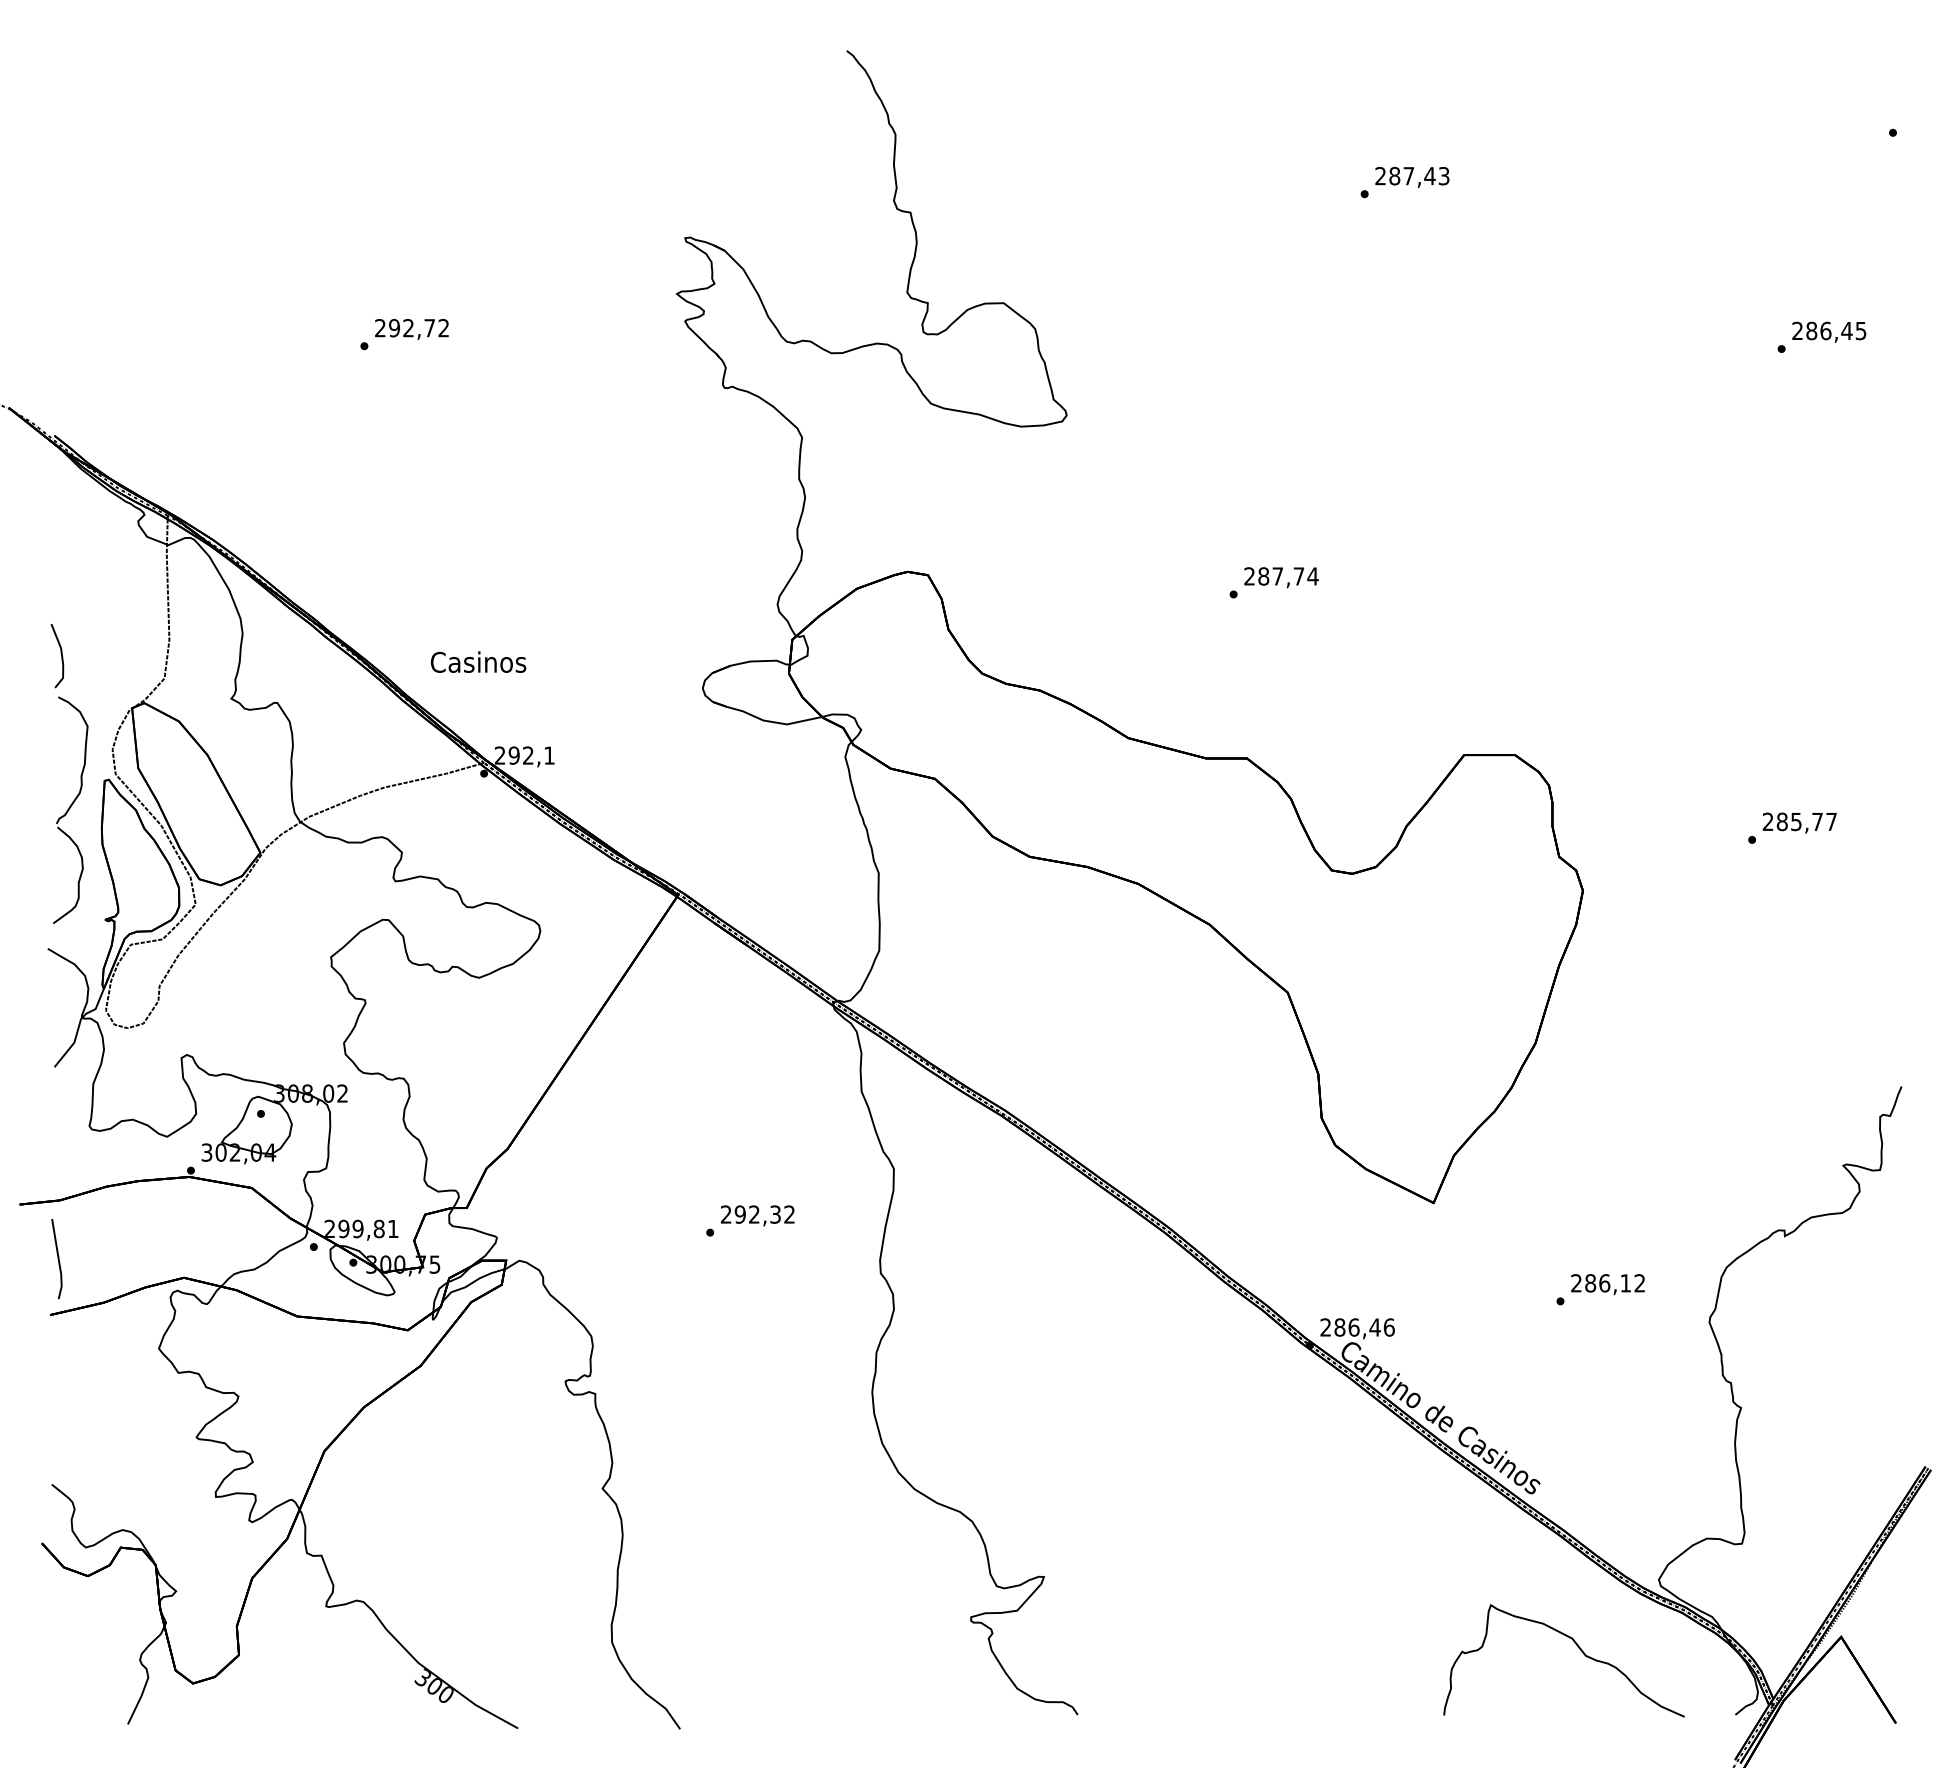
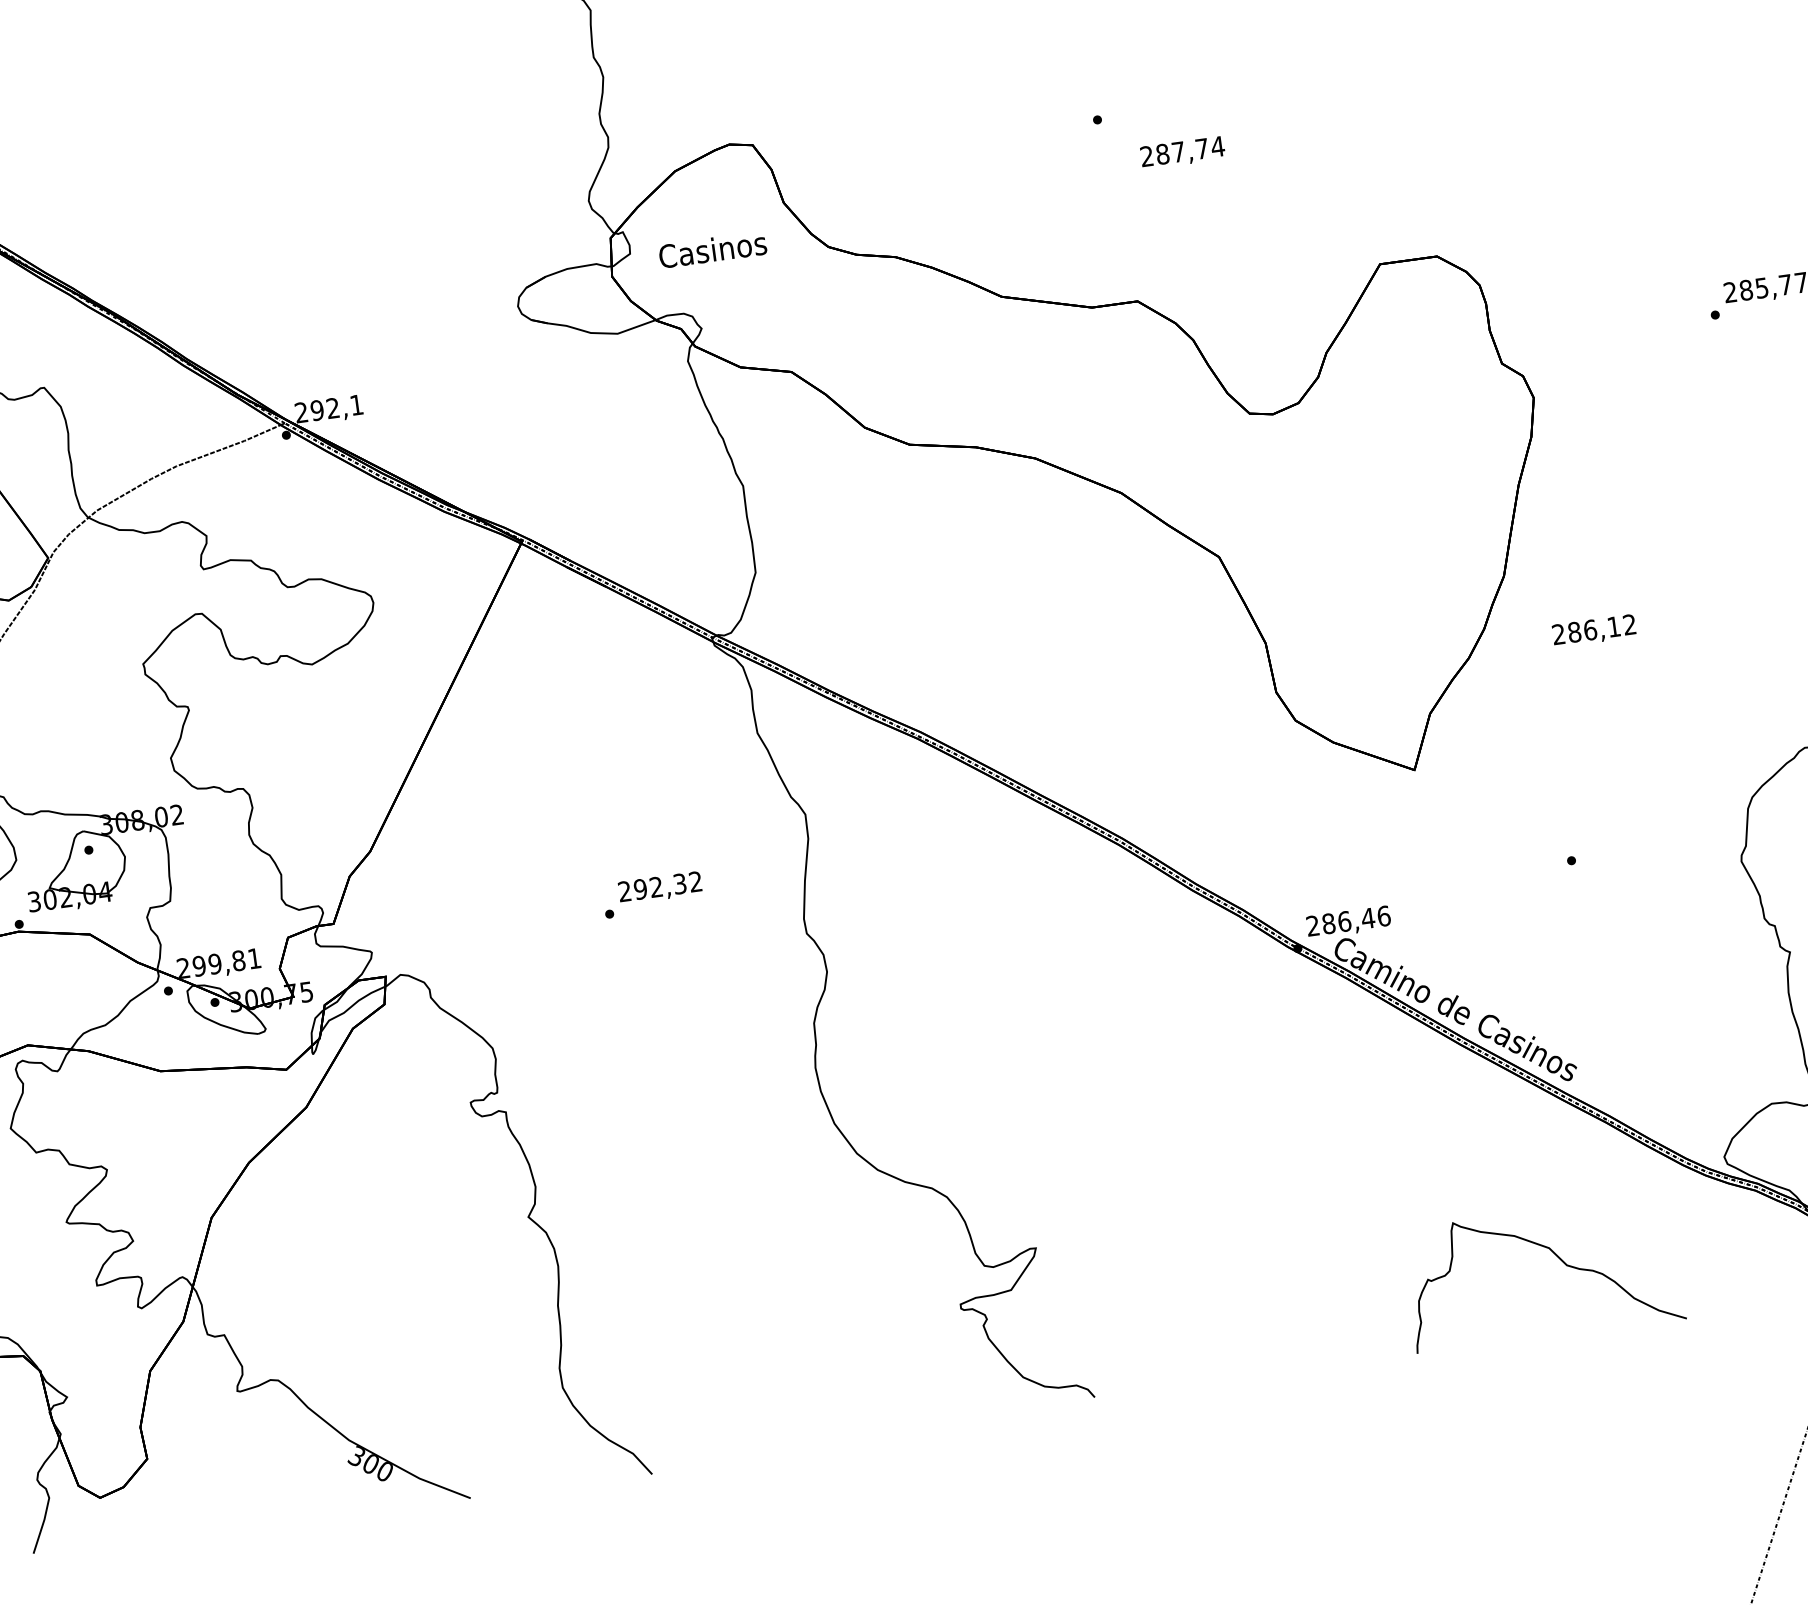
text: (1281, 577) -> (1182, 152), moved
text: (478, 661) -> (712, 249), moved
text: (1607, 1284) -> (1593, 631), moved
curve: (1578, 1648) -> (1557, 1258), moved

